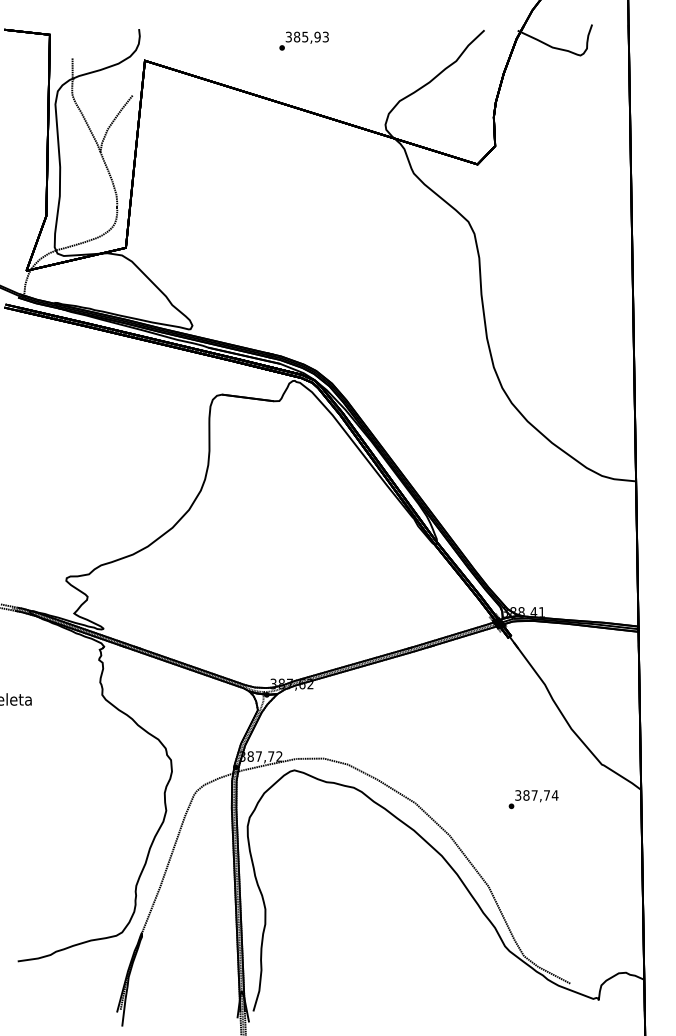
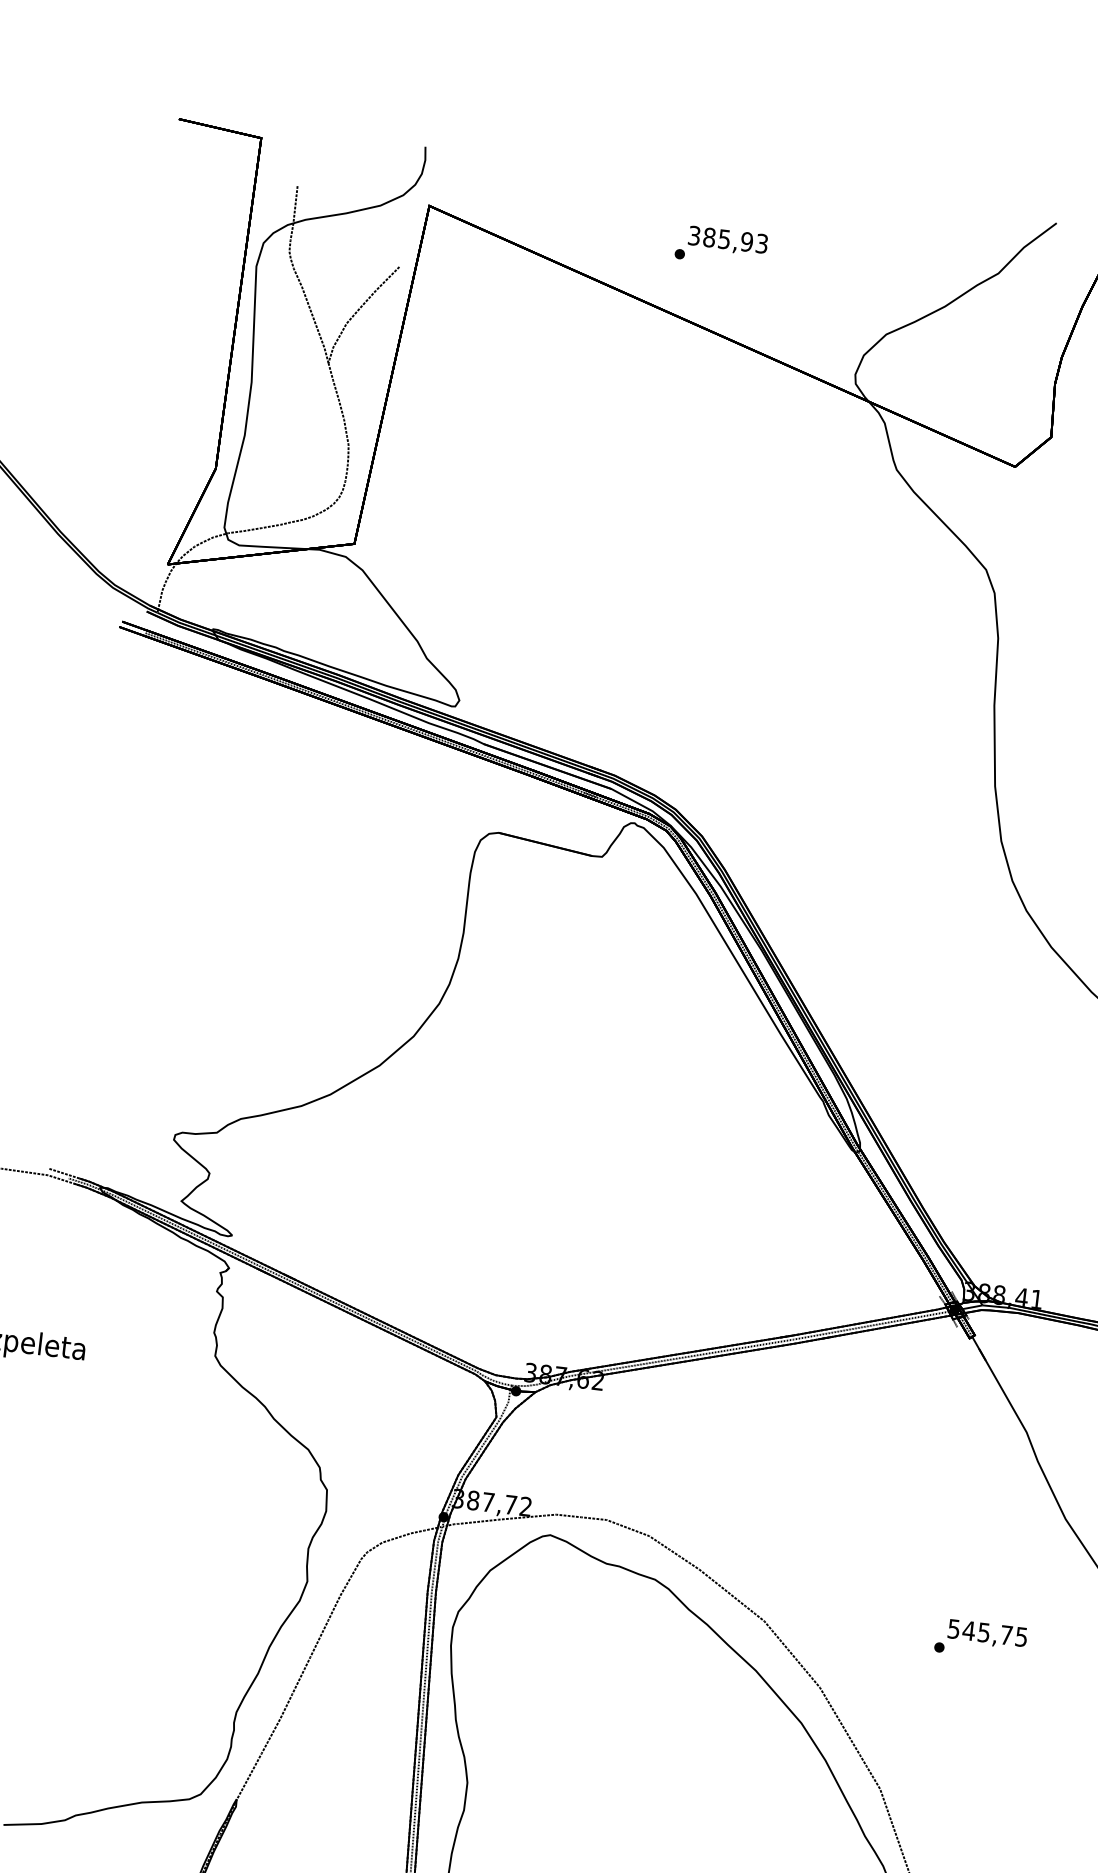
text: (303, 40) -> (720, 245), moved
text: (536, 795) -> (987, 1633), 387,74 -> 545,75

